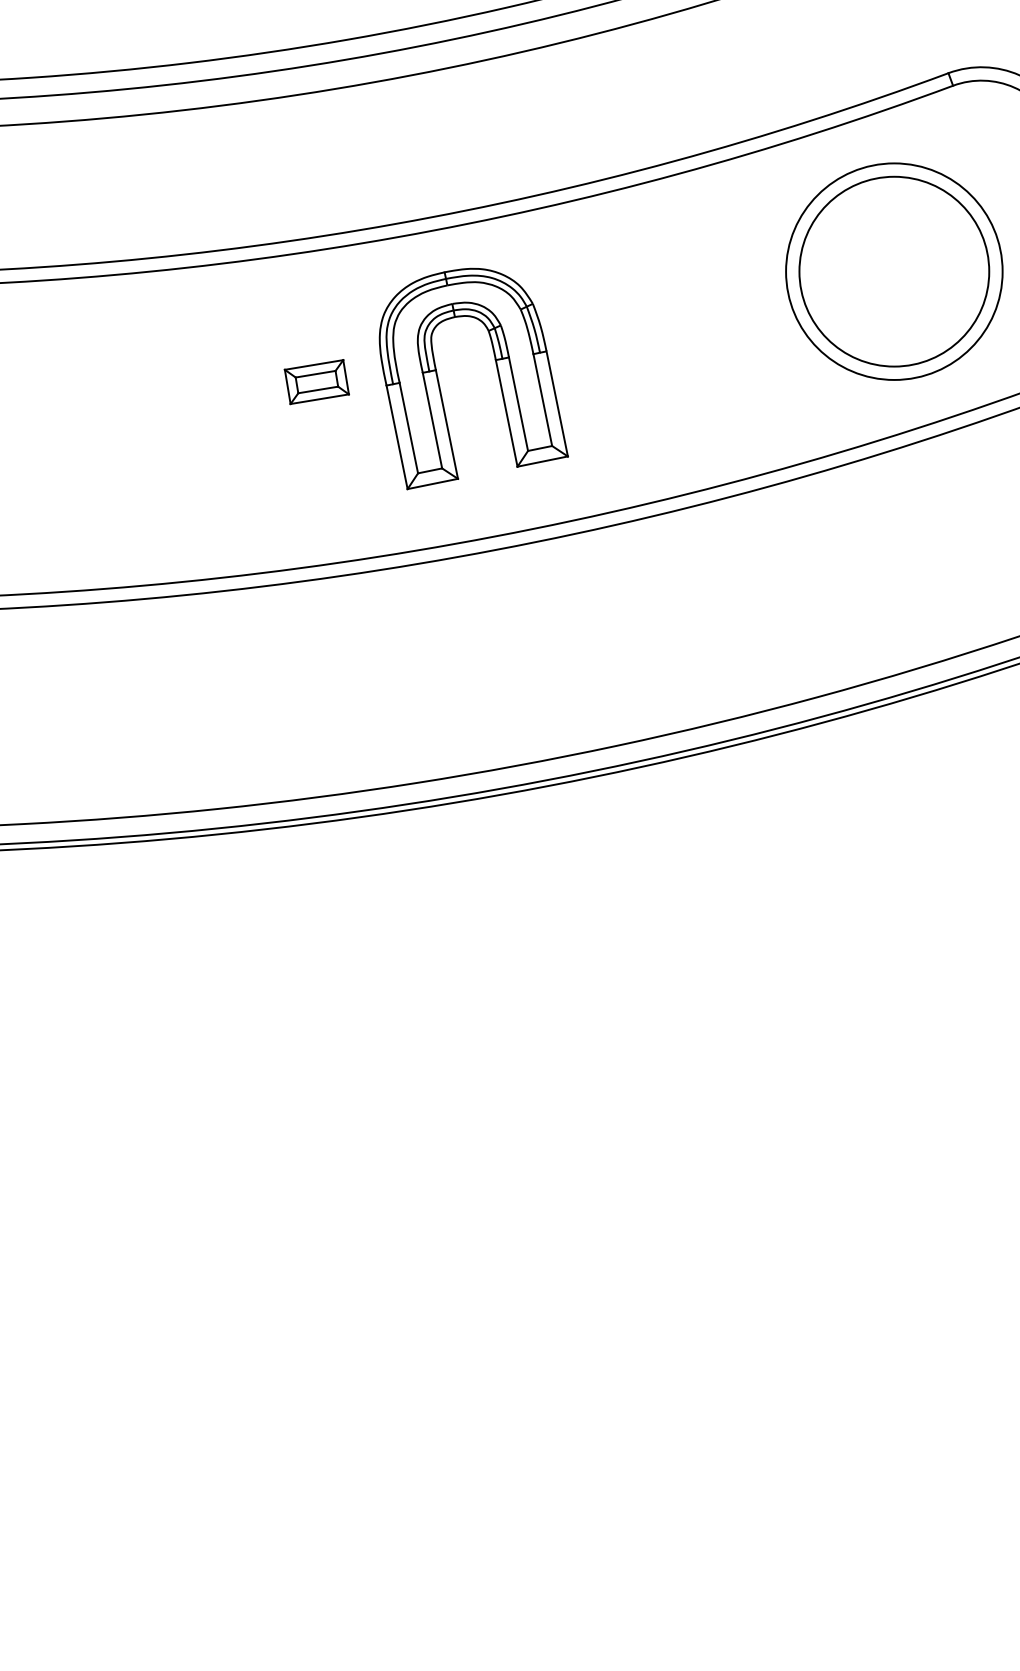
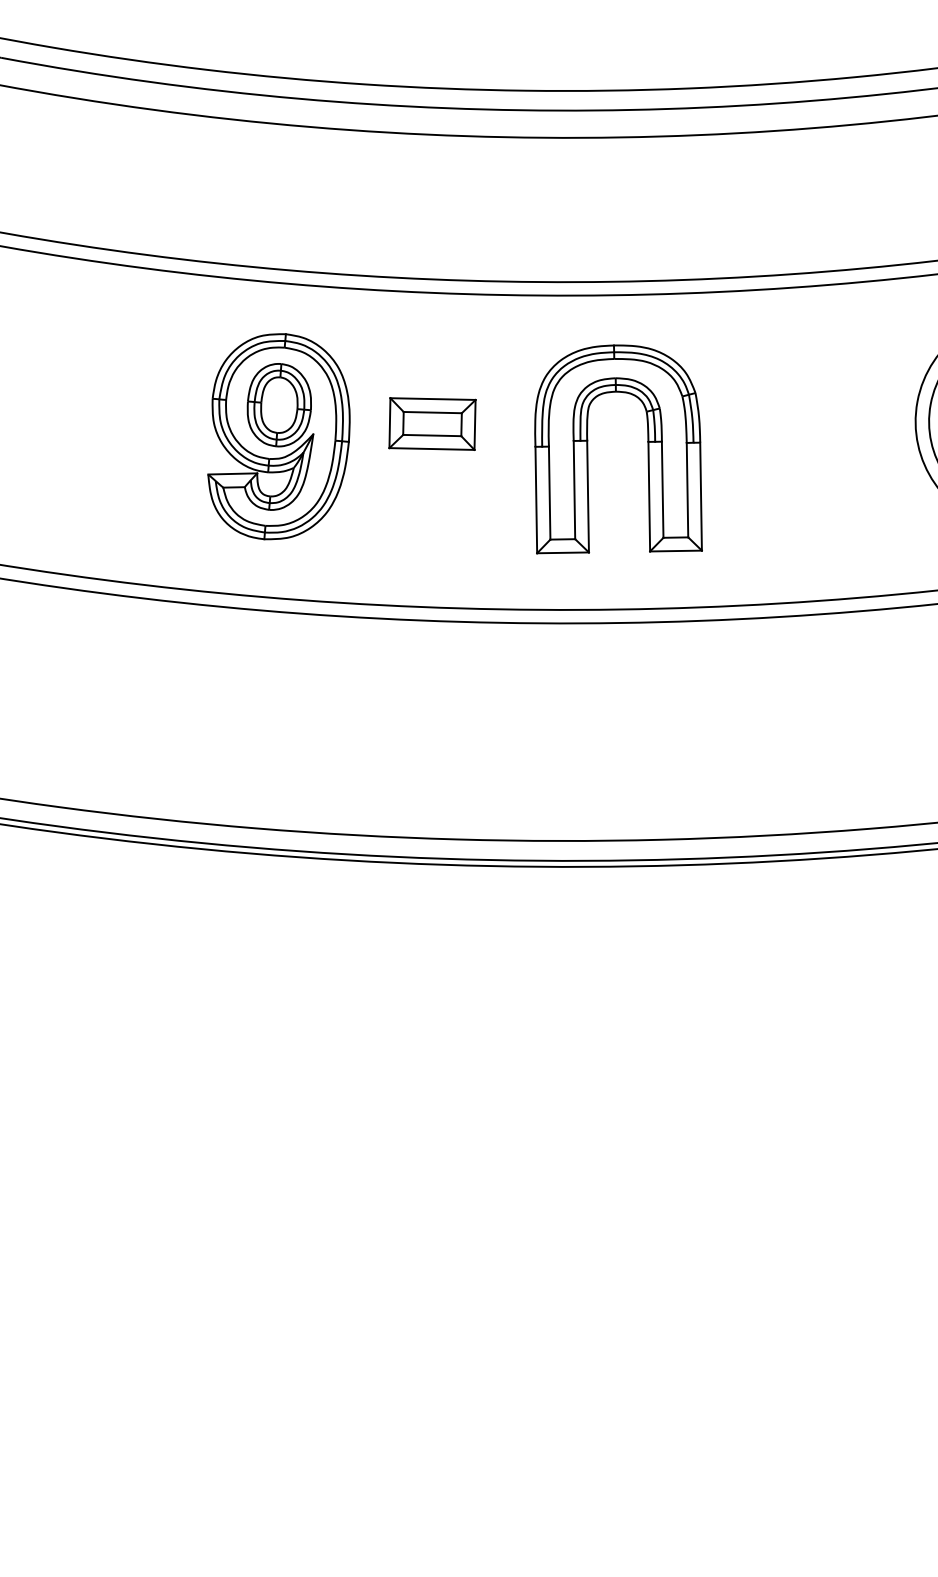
part: (497, 374) -> (647, 456), moved
part: (316, 381) -> (432, 423), size x1.43
part: (168, 423) -> (277, 437), added

